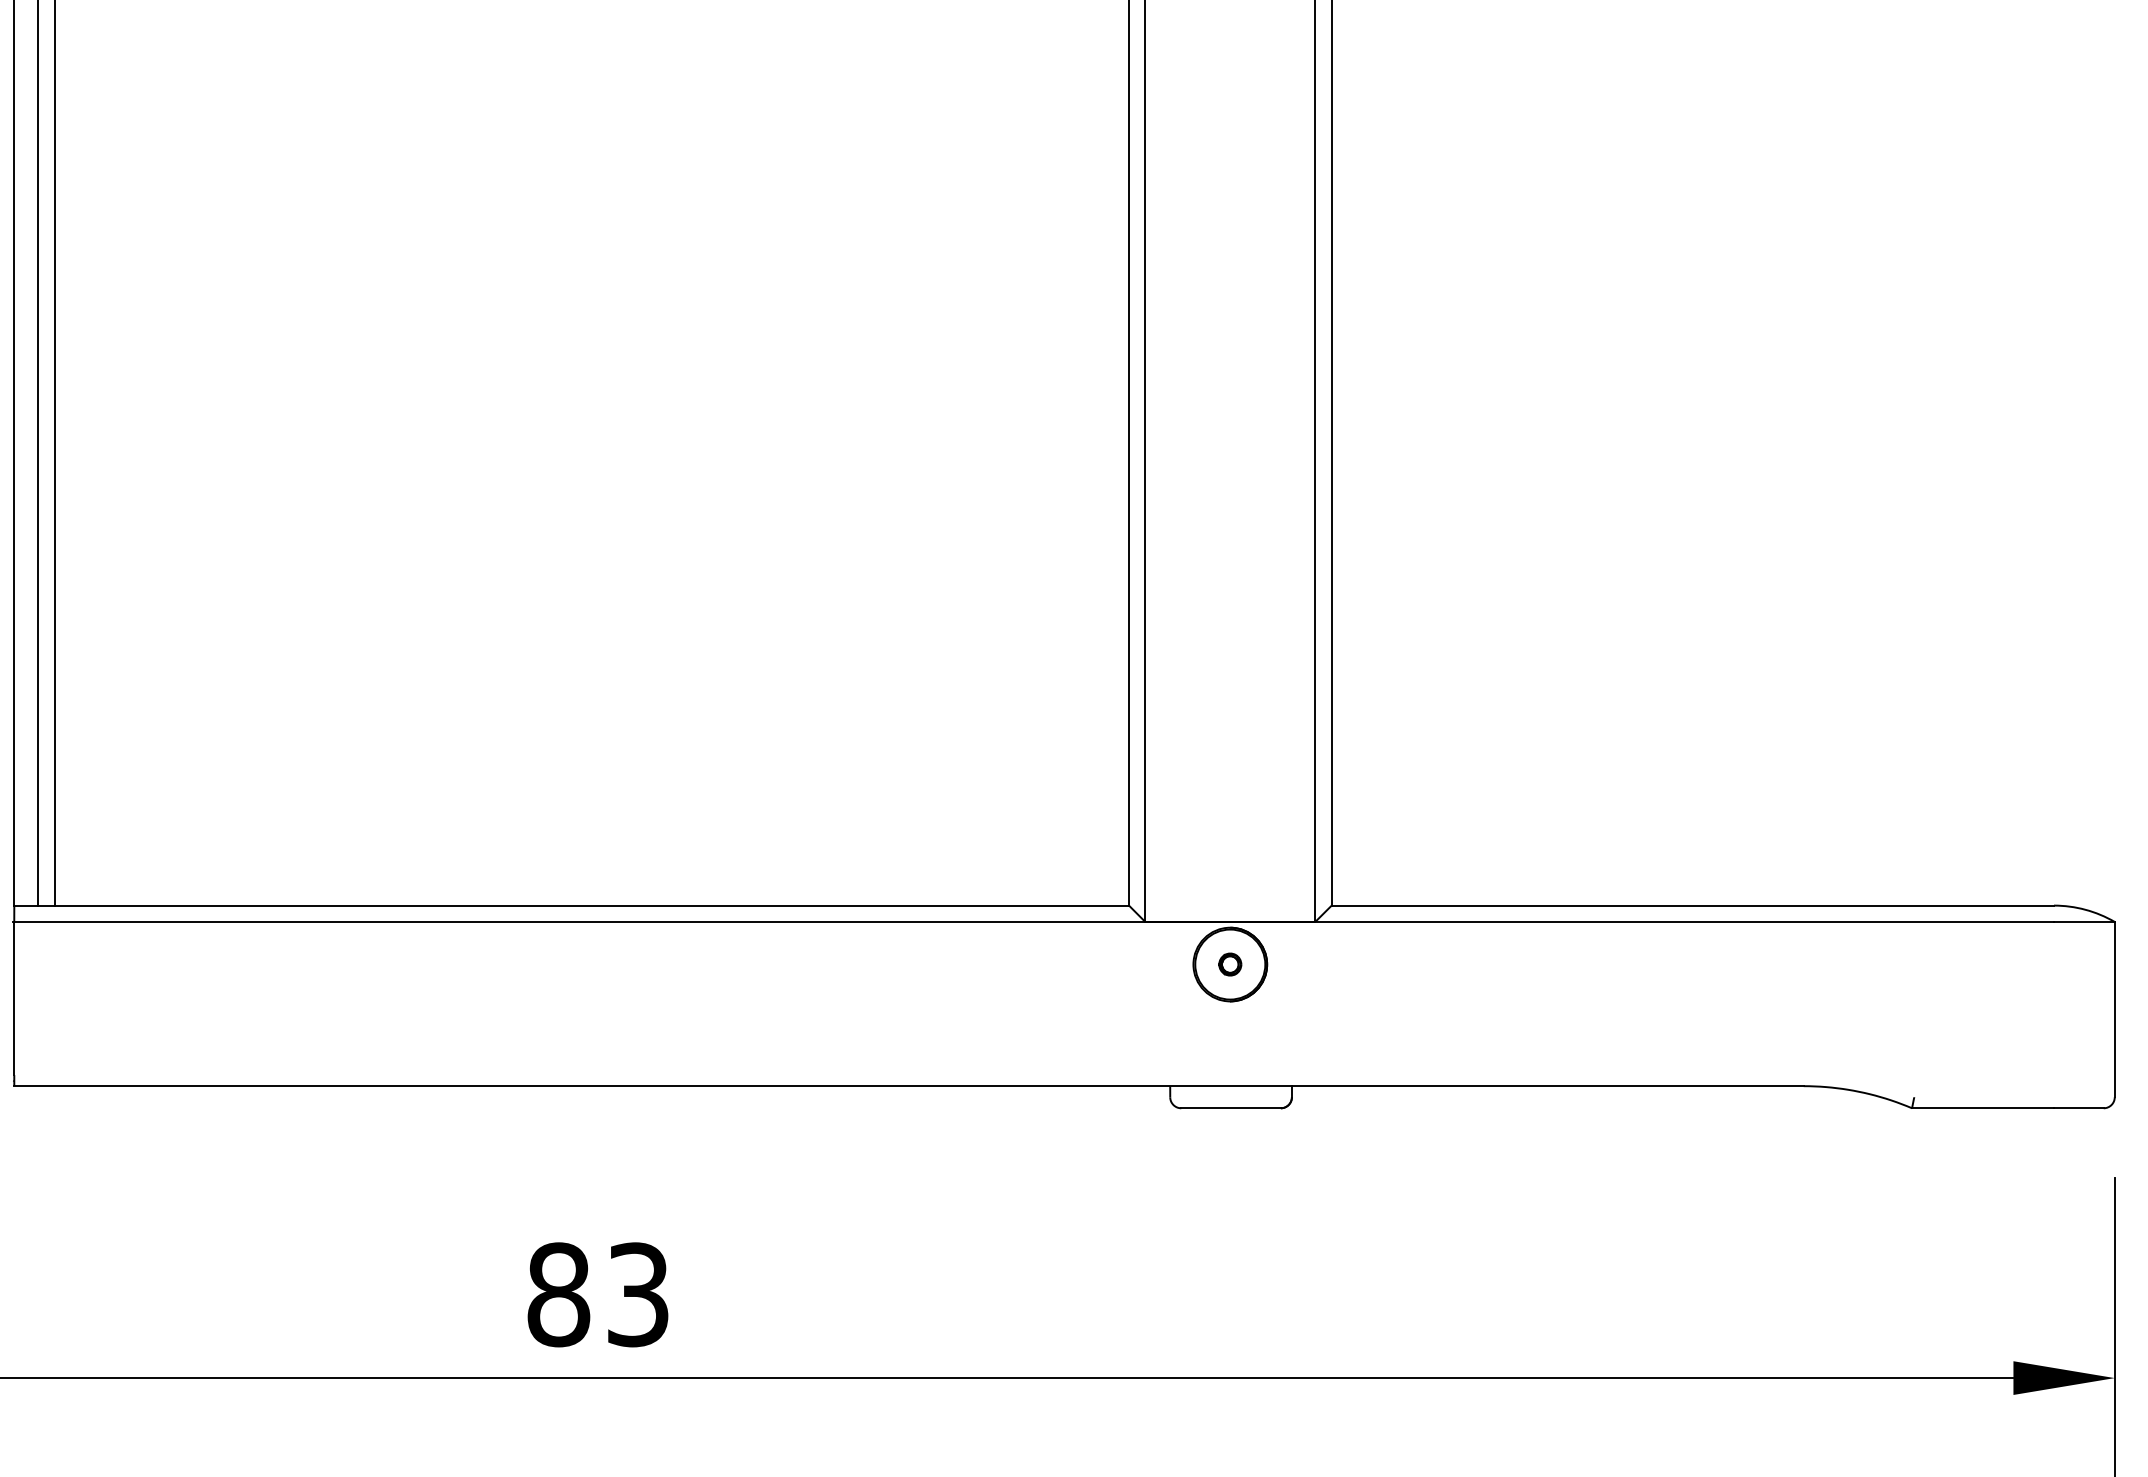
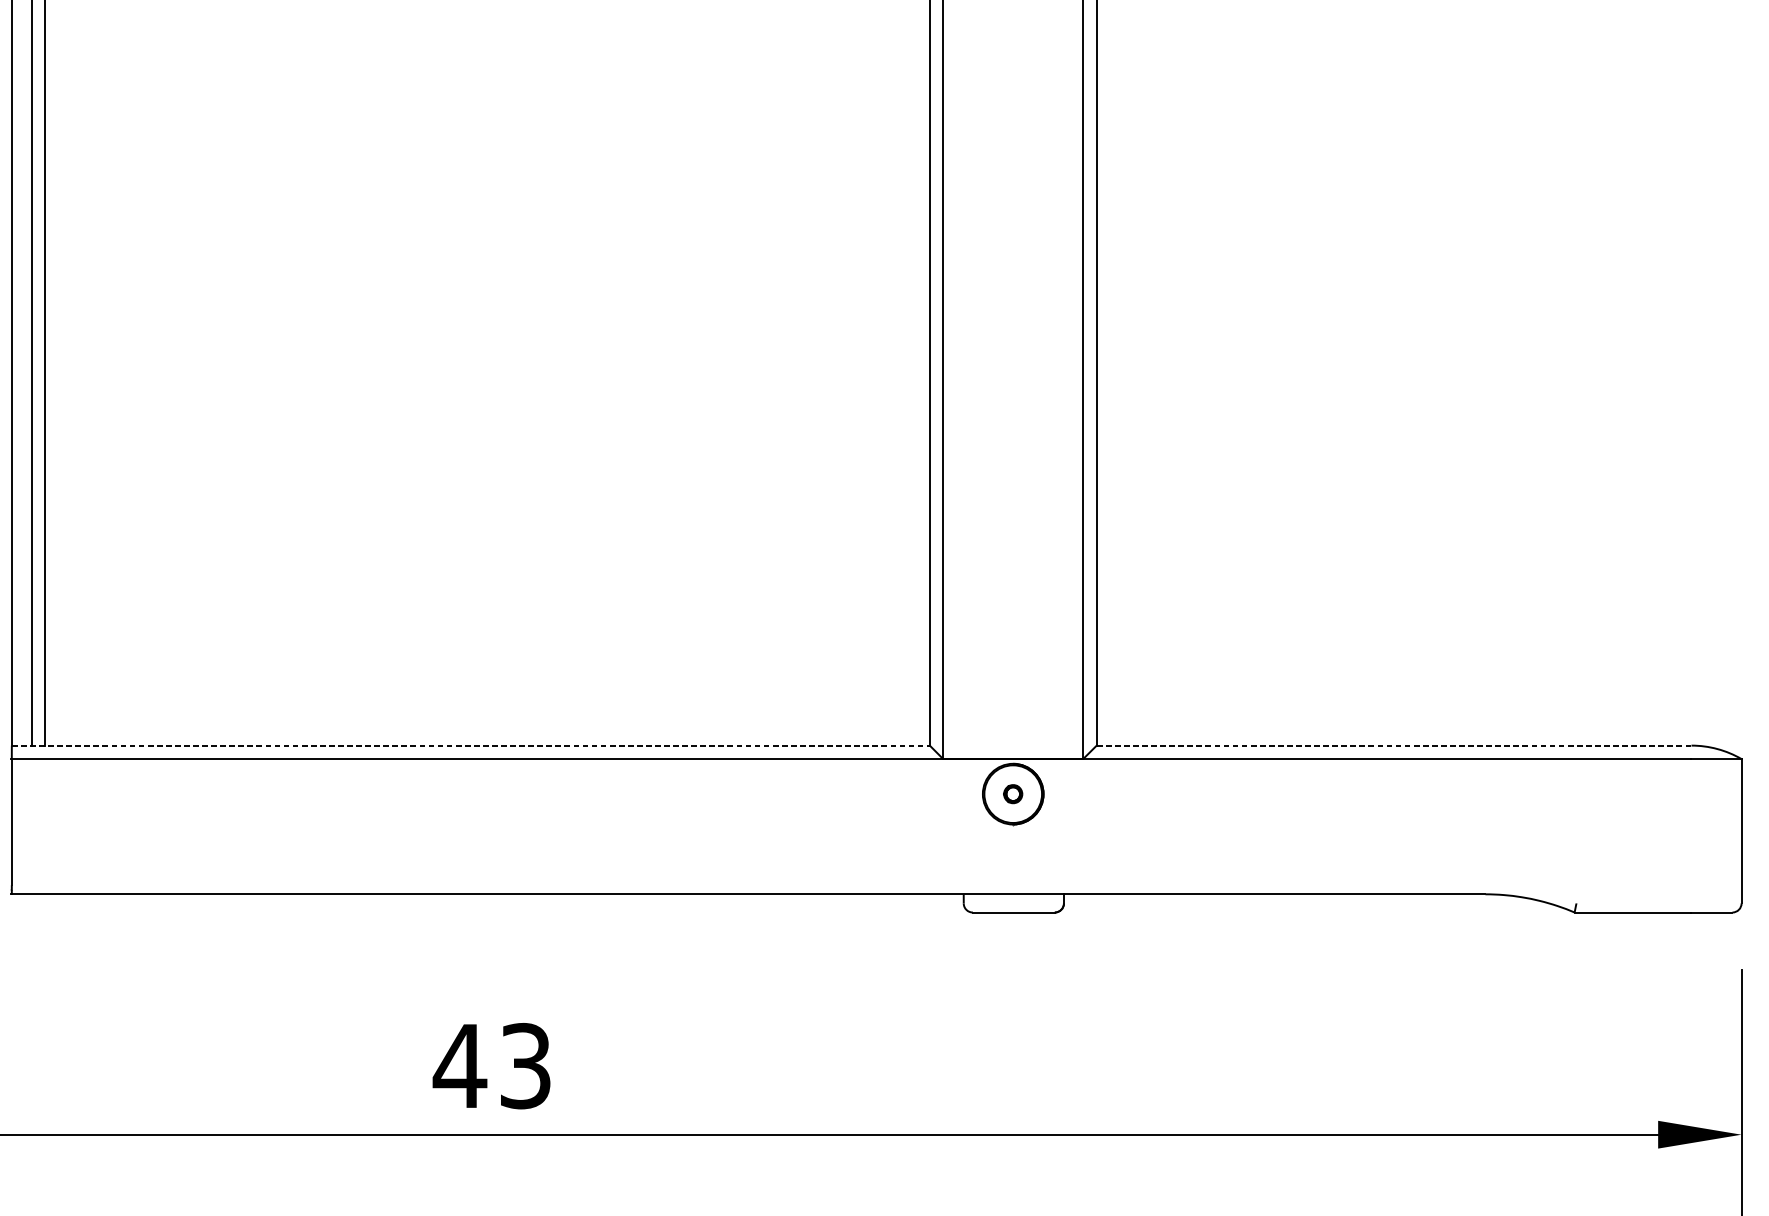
line: (572, 905) -> (471, 745), solid -> dashed
line: (1693, 905) -> (1394, 745), solid -> dashed
text: (558, 1294) -> (459, 1065), 83 -> 43

